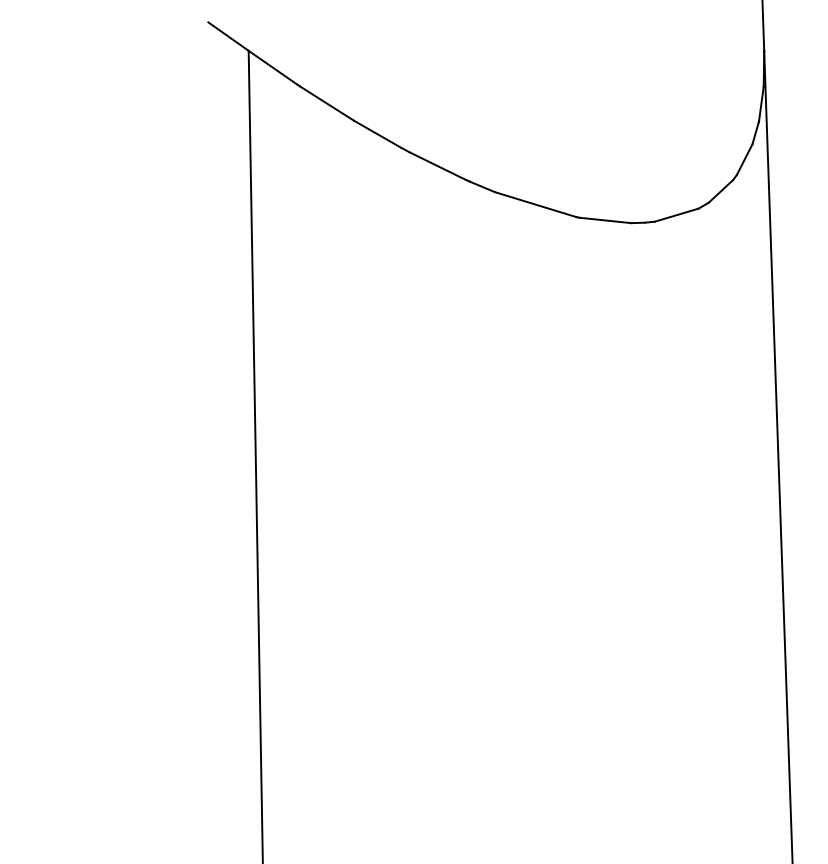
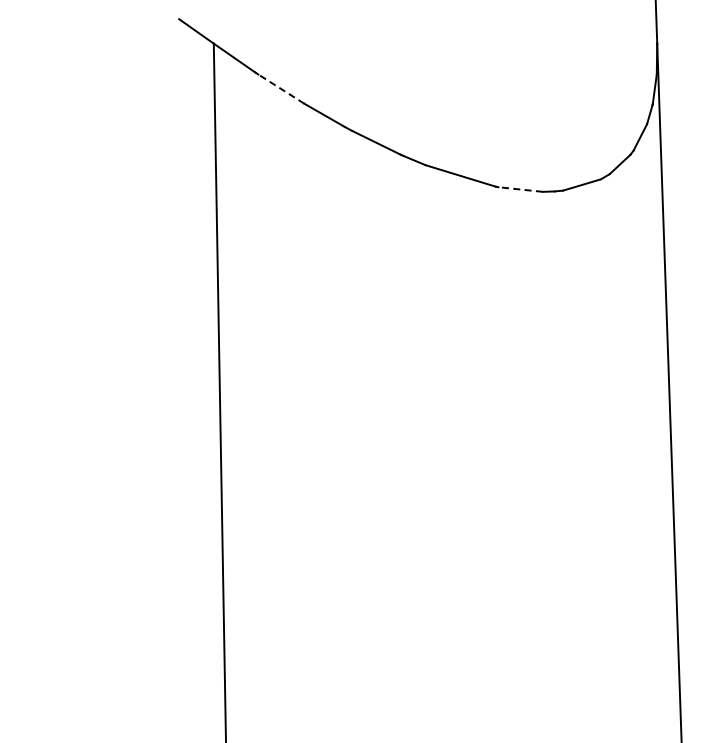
line: (326, 102) -> (280, 88), solid -> dashed
line: (605, 220) -> (520, 189), solid -> dashed

